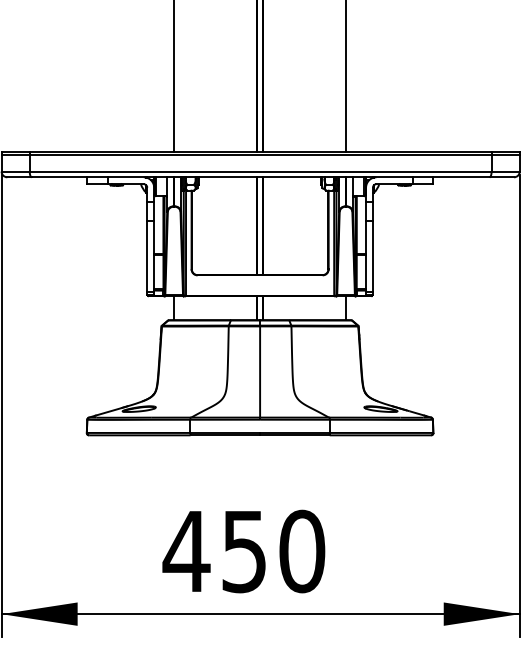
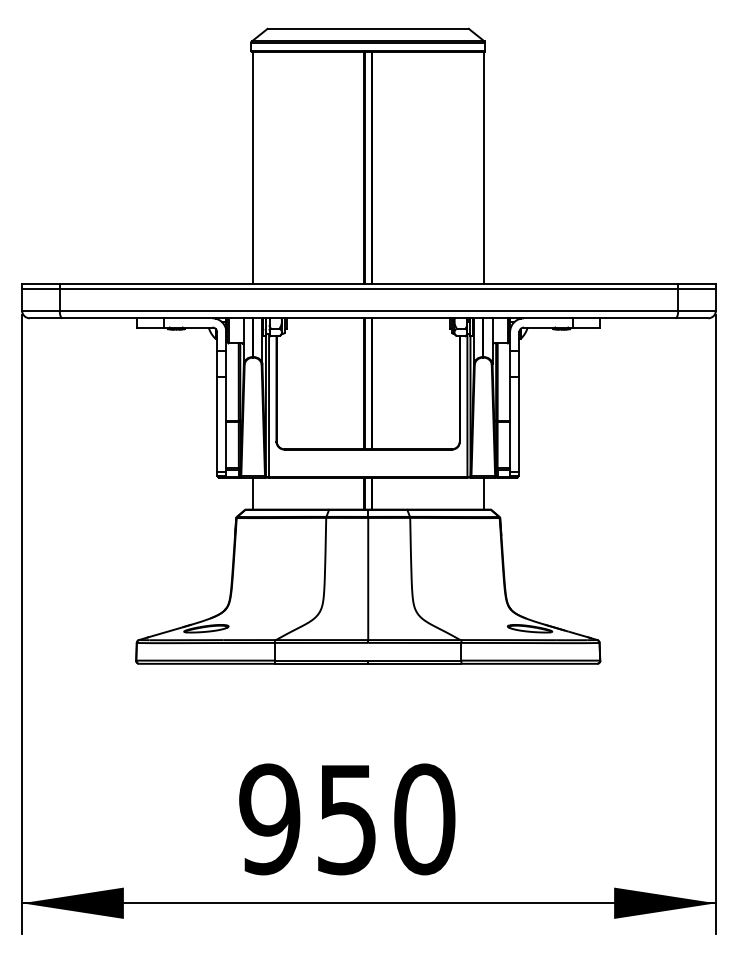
text: (186, 551) -> (269, 819), 450 -> 950

